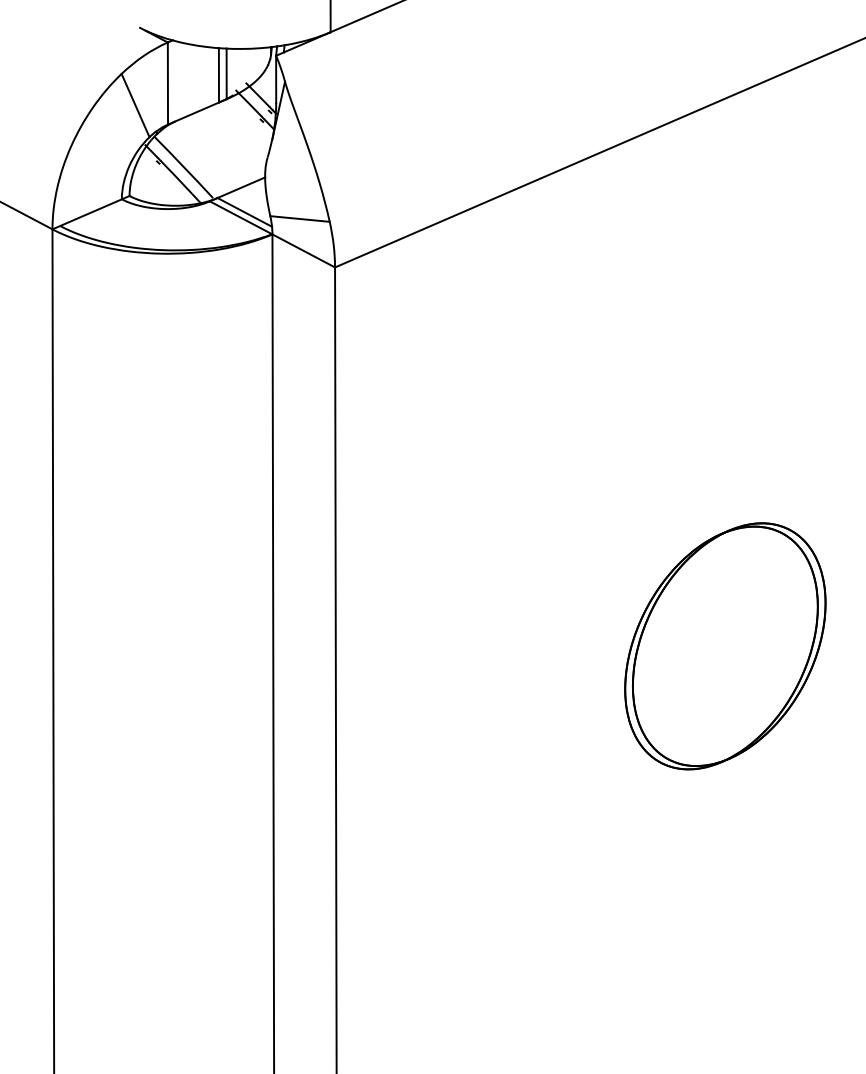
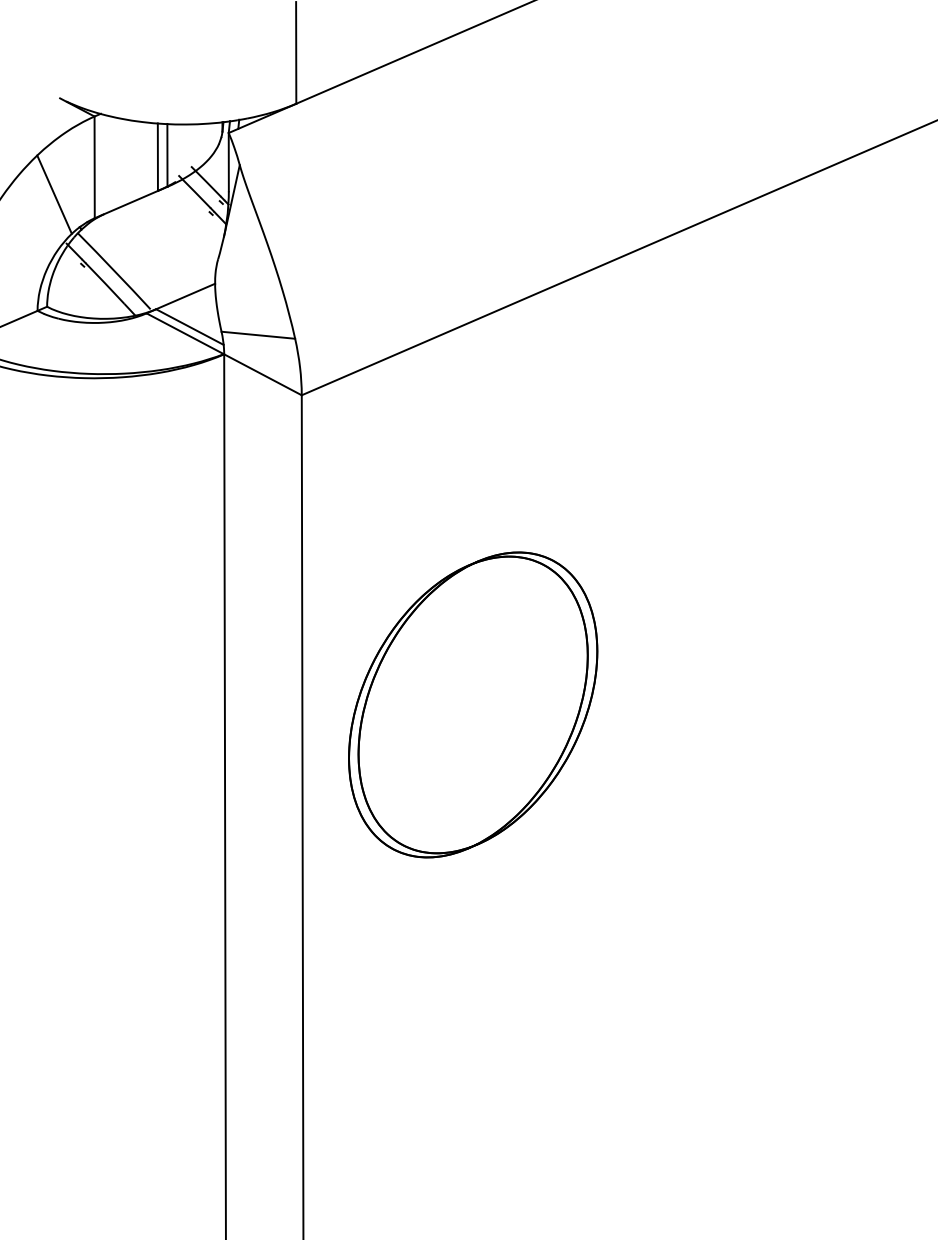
part: (725, 646) -> (473, 705), moved

